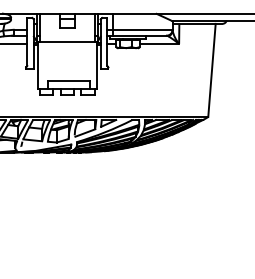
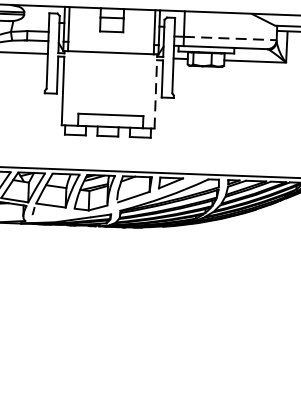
line: (143, 29) -> (231, 38), solid -> dashed
line: (96, 67) -> (155, 94), solid -> dashed

